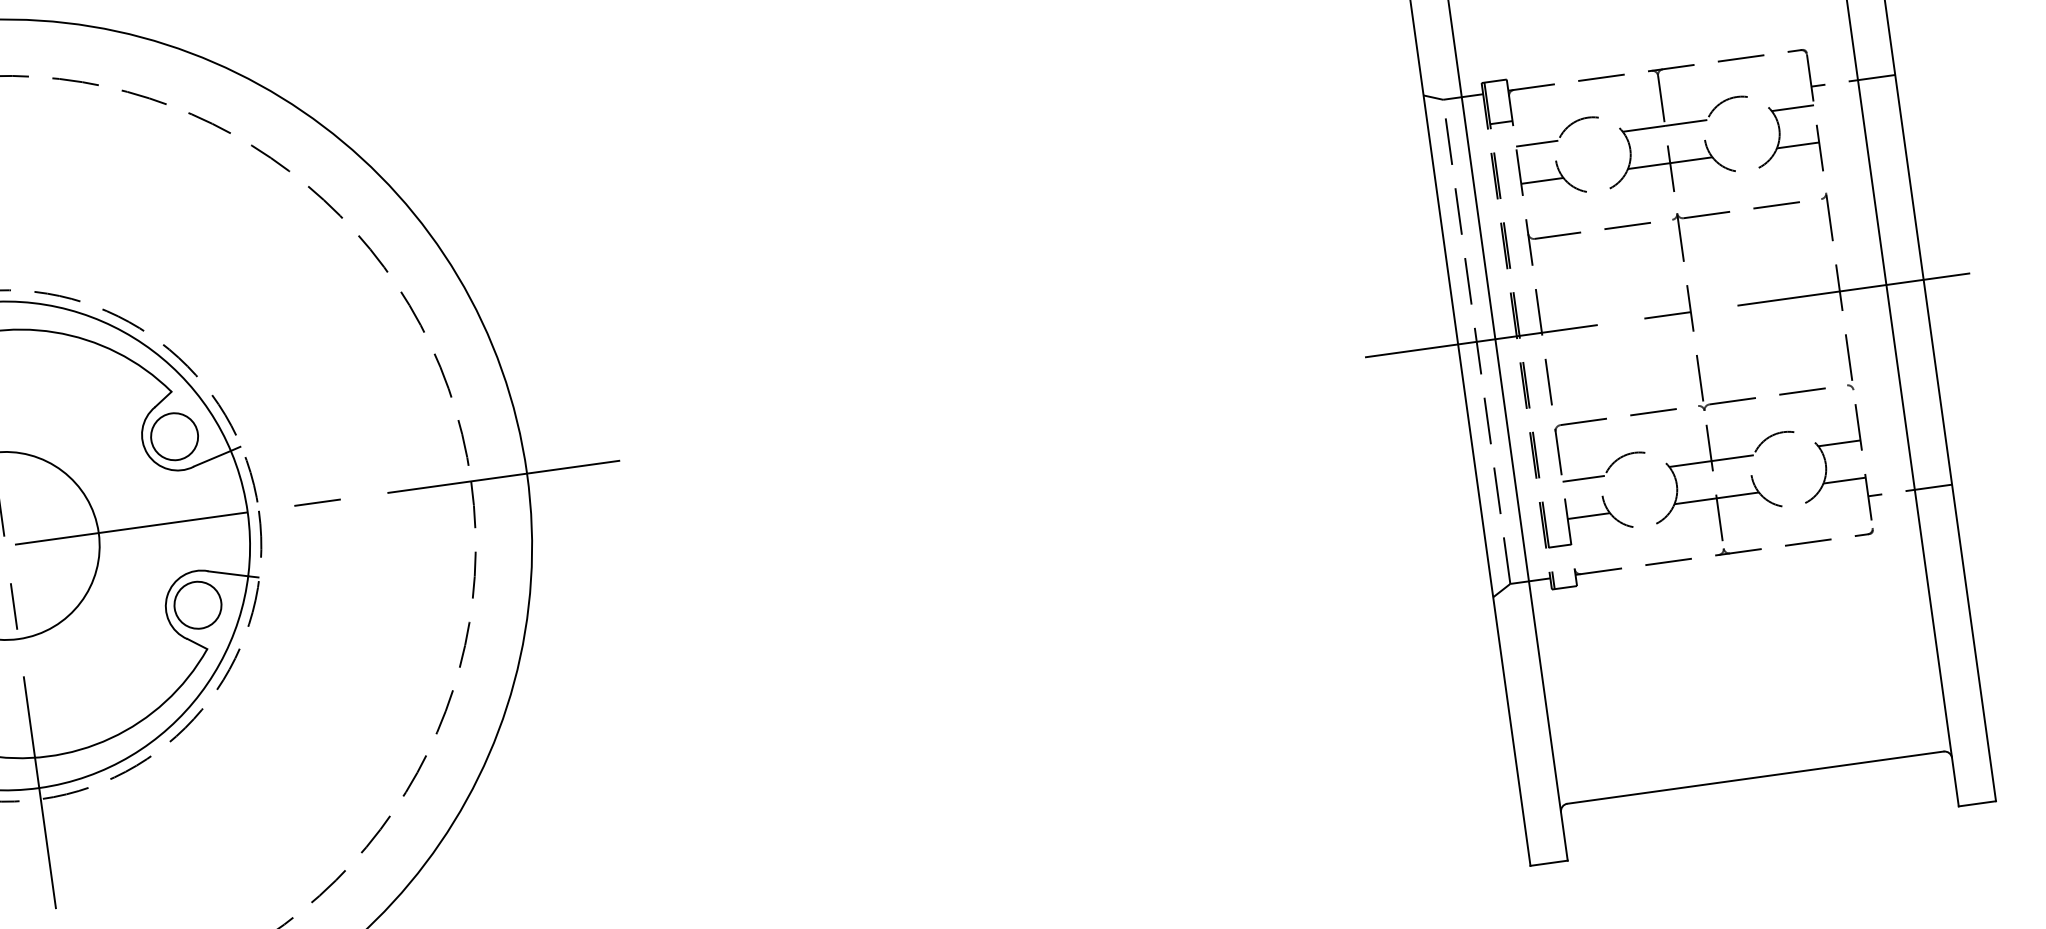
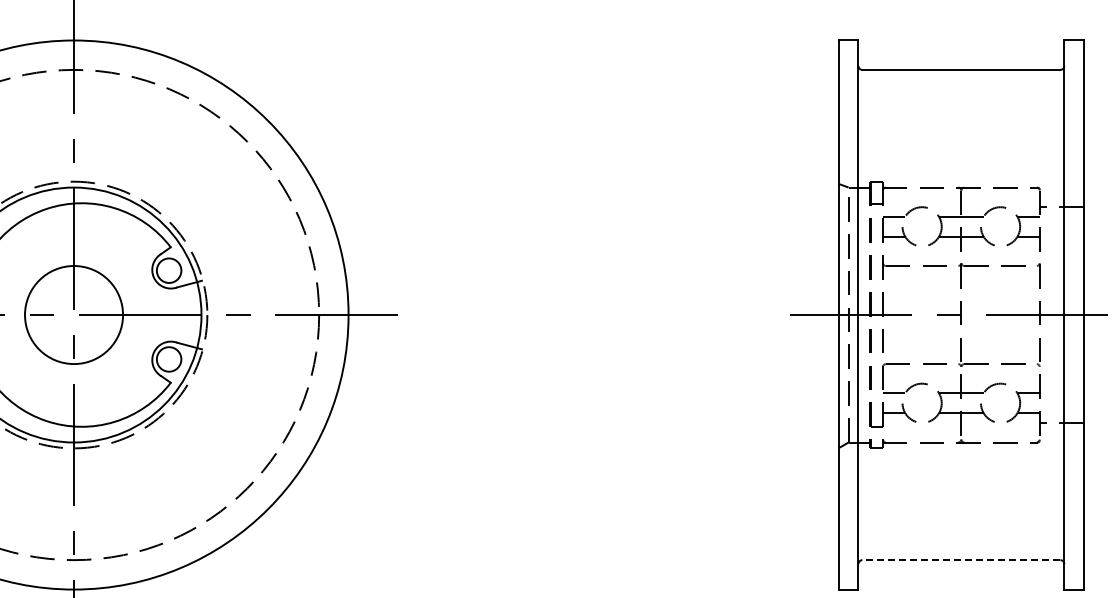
line: (1753, 778) -> (960, 560), solid -> dashed

